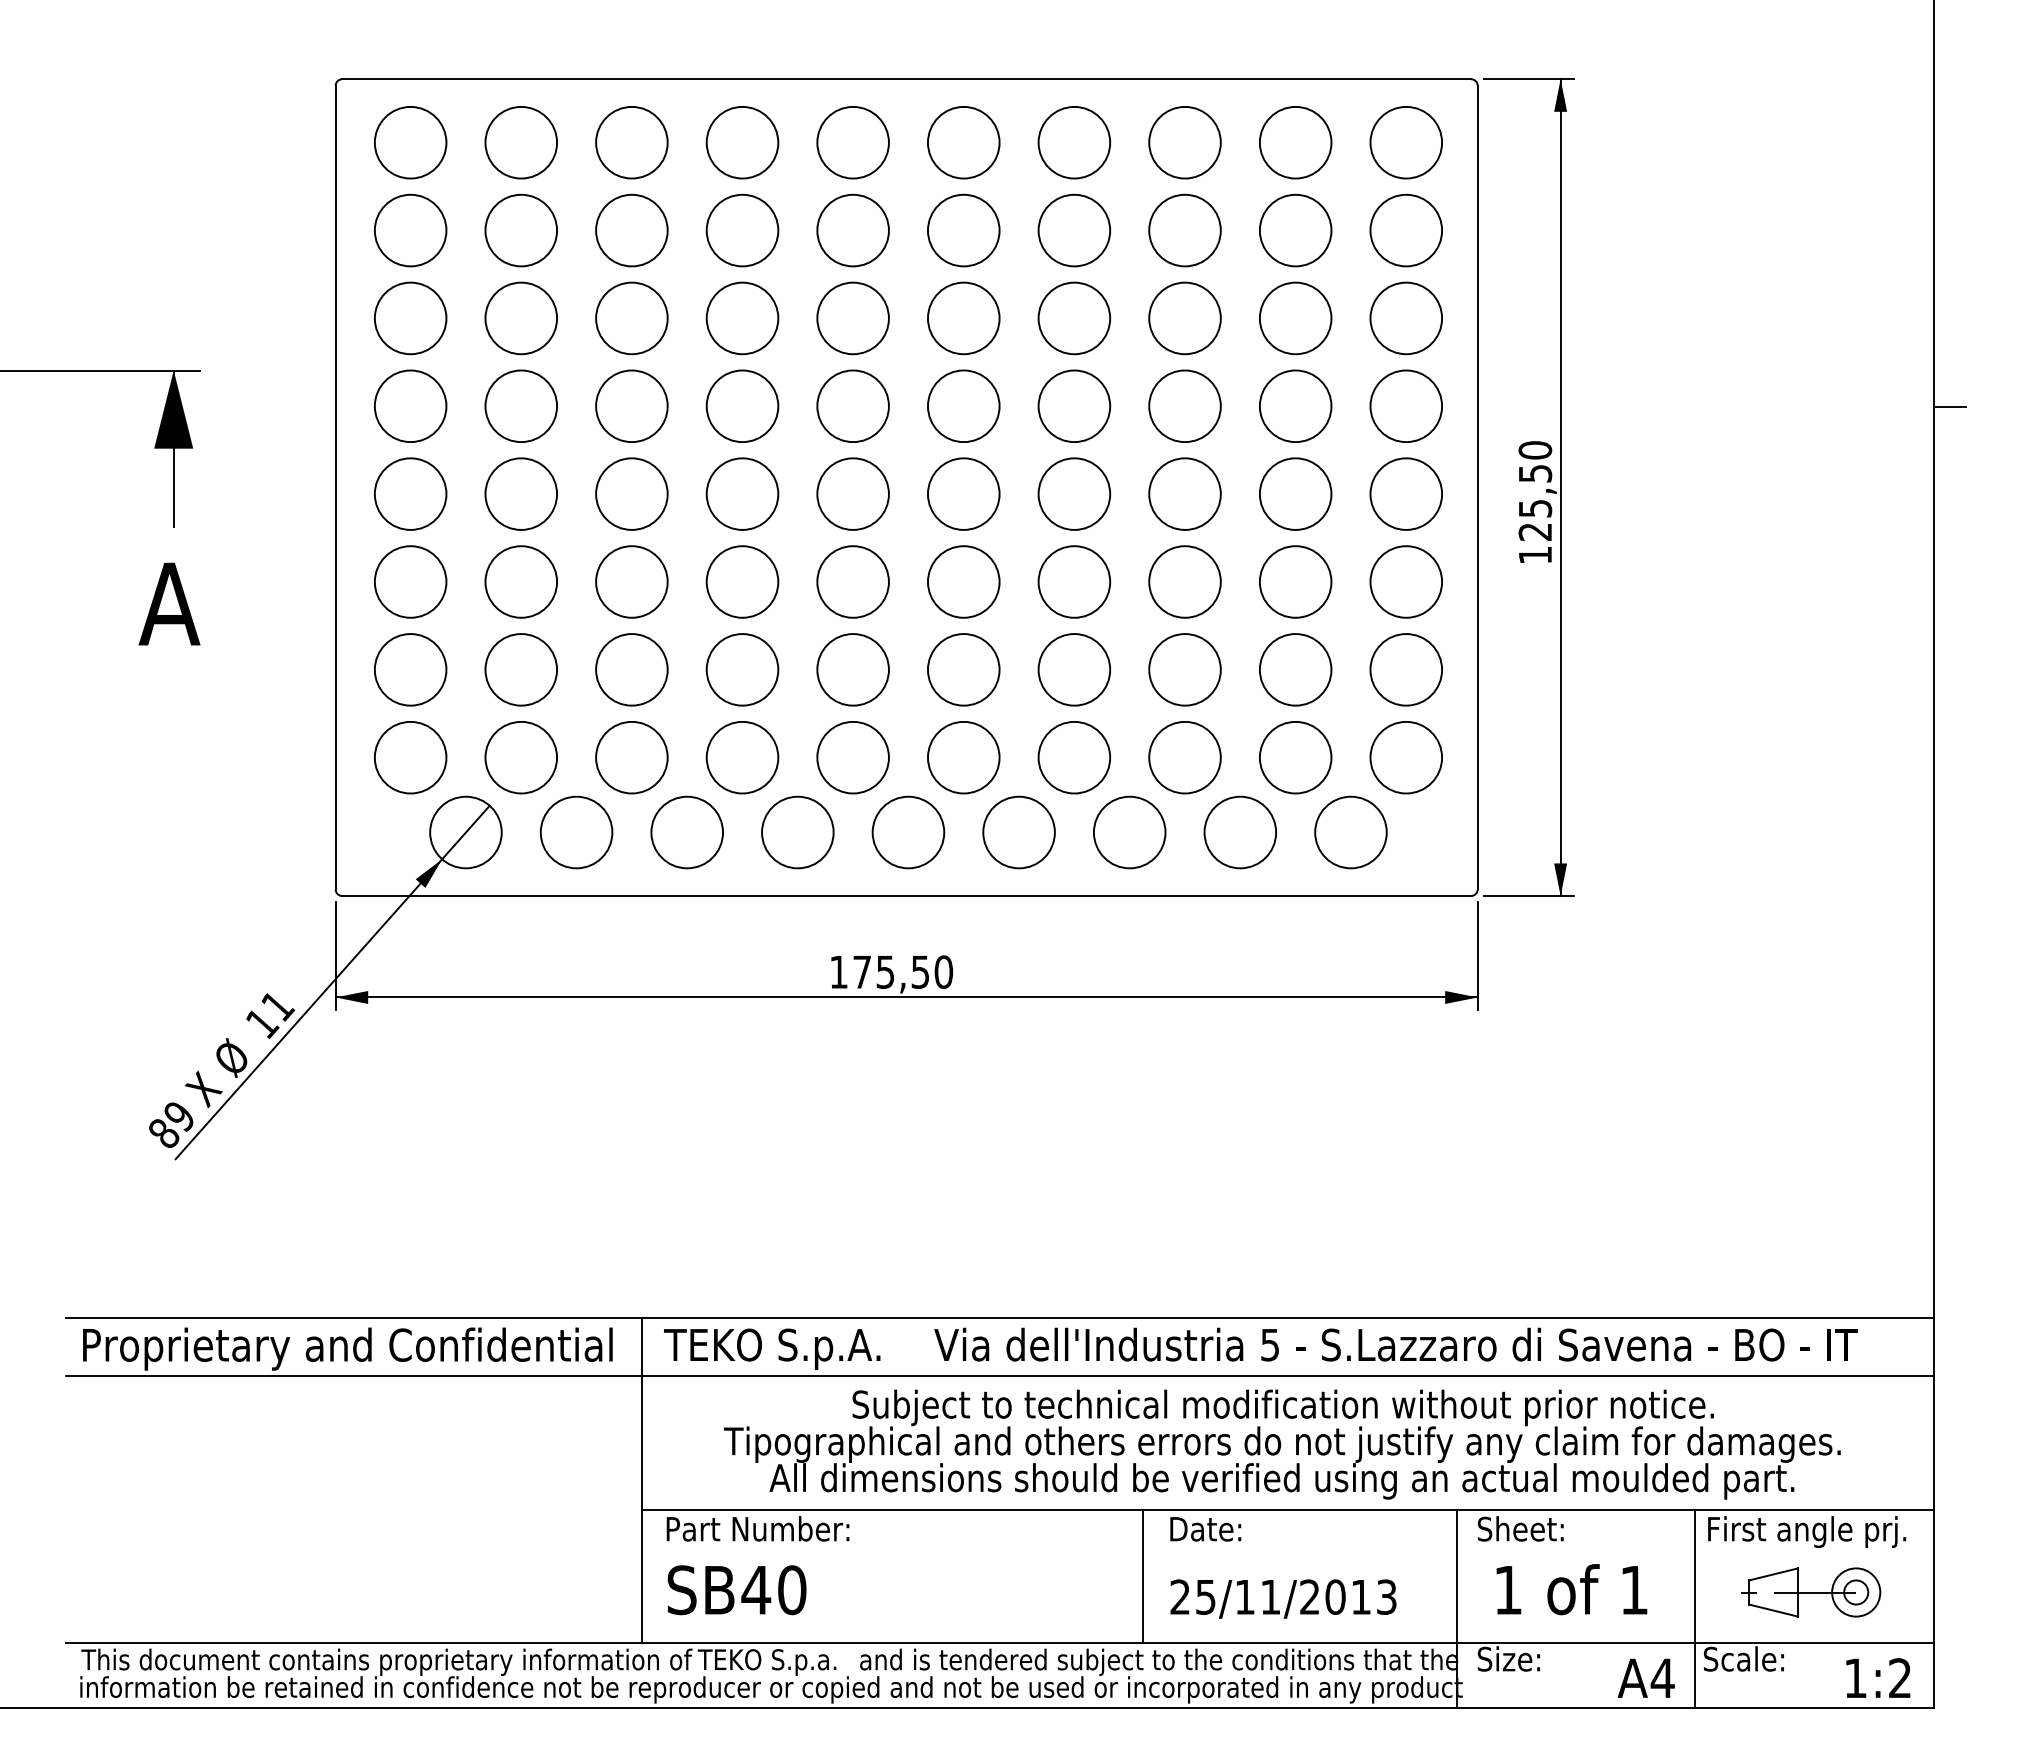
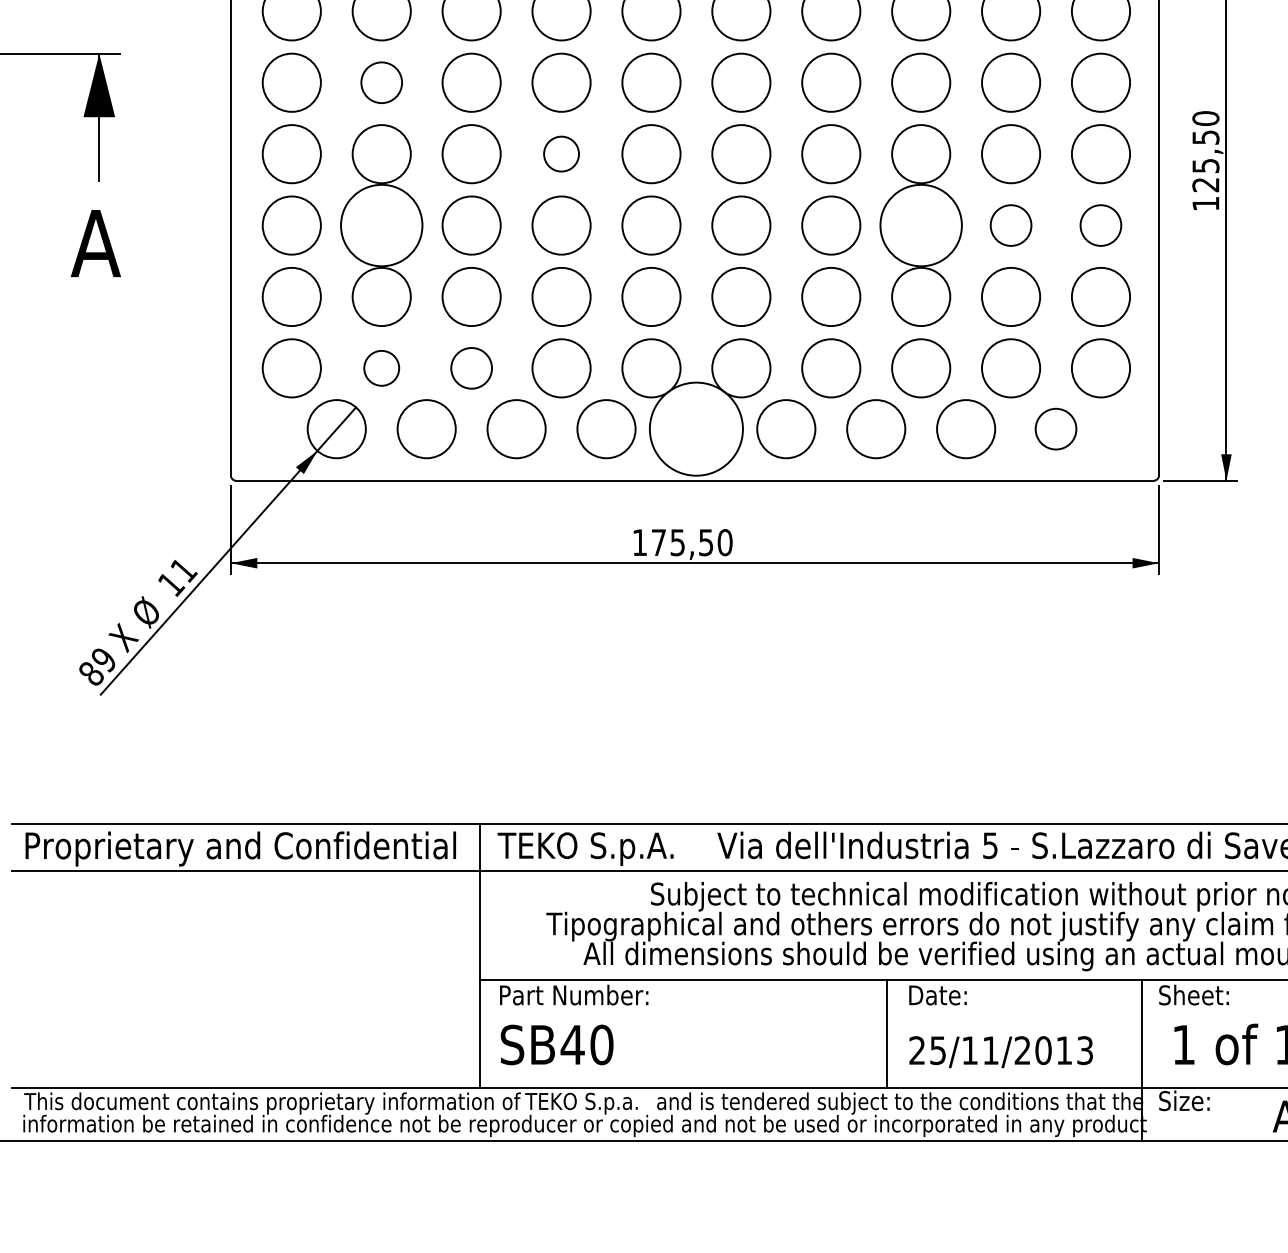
circle: (521, 406) -> (381, 82), size x0.7
circle: (742, 493) -> (561, 153), size x0.6
circle: (521, 581) -> (381, 225), size x1.4
circle: (1184, 581) -> (920, 225), size x1.4
circle: (1295, 581) -> (1010, 225), size x0.7
circle: (1405, 581) -> (1100, 225), size x0.7
circle: (521, 757) -> (381, 368), size x0.6
circle: (631, 757) -> (471, 368), size x0.7
circle: (908, 832) -> (696, 429), size x1.6
circle: (1350, 832) -> (1055, 429), size x0.7

